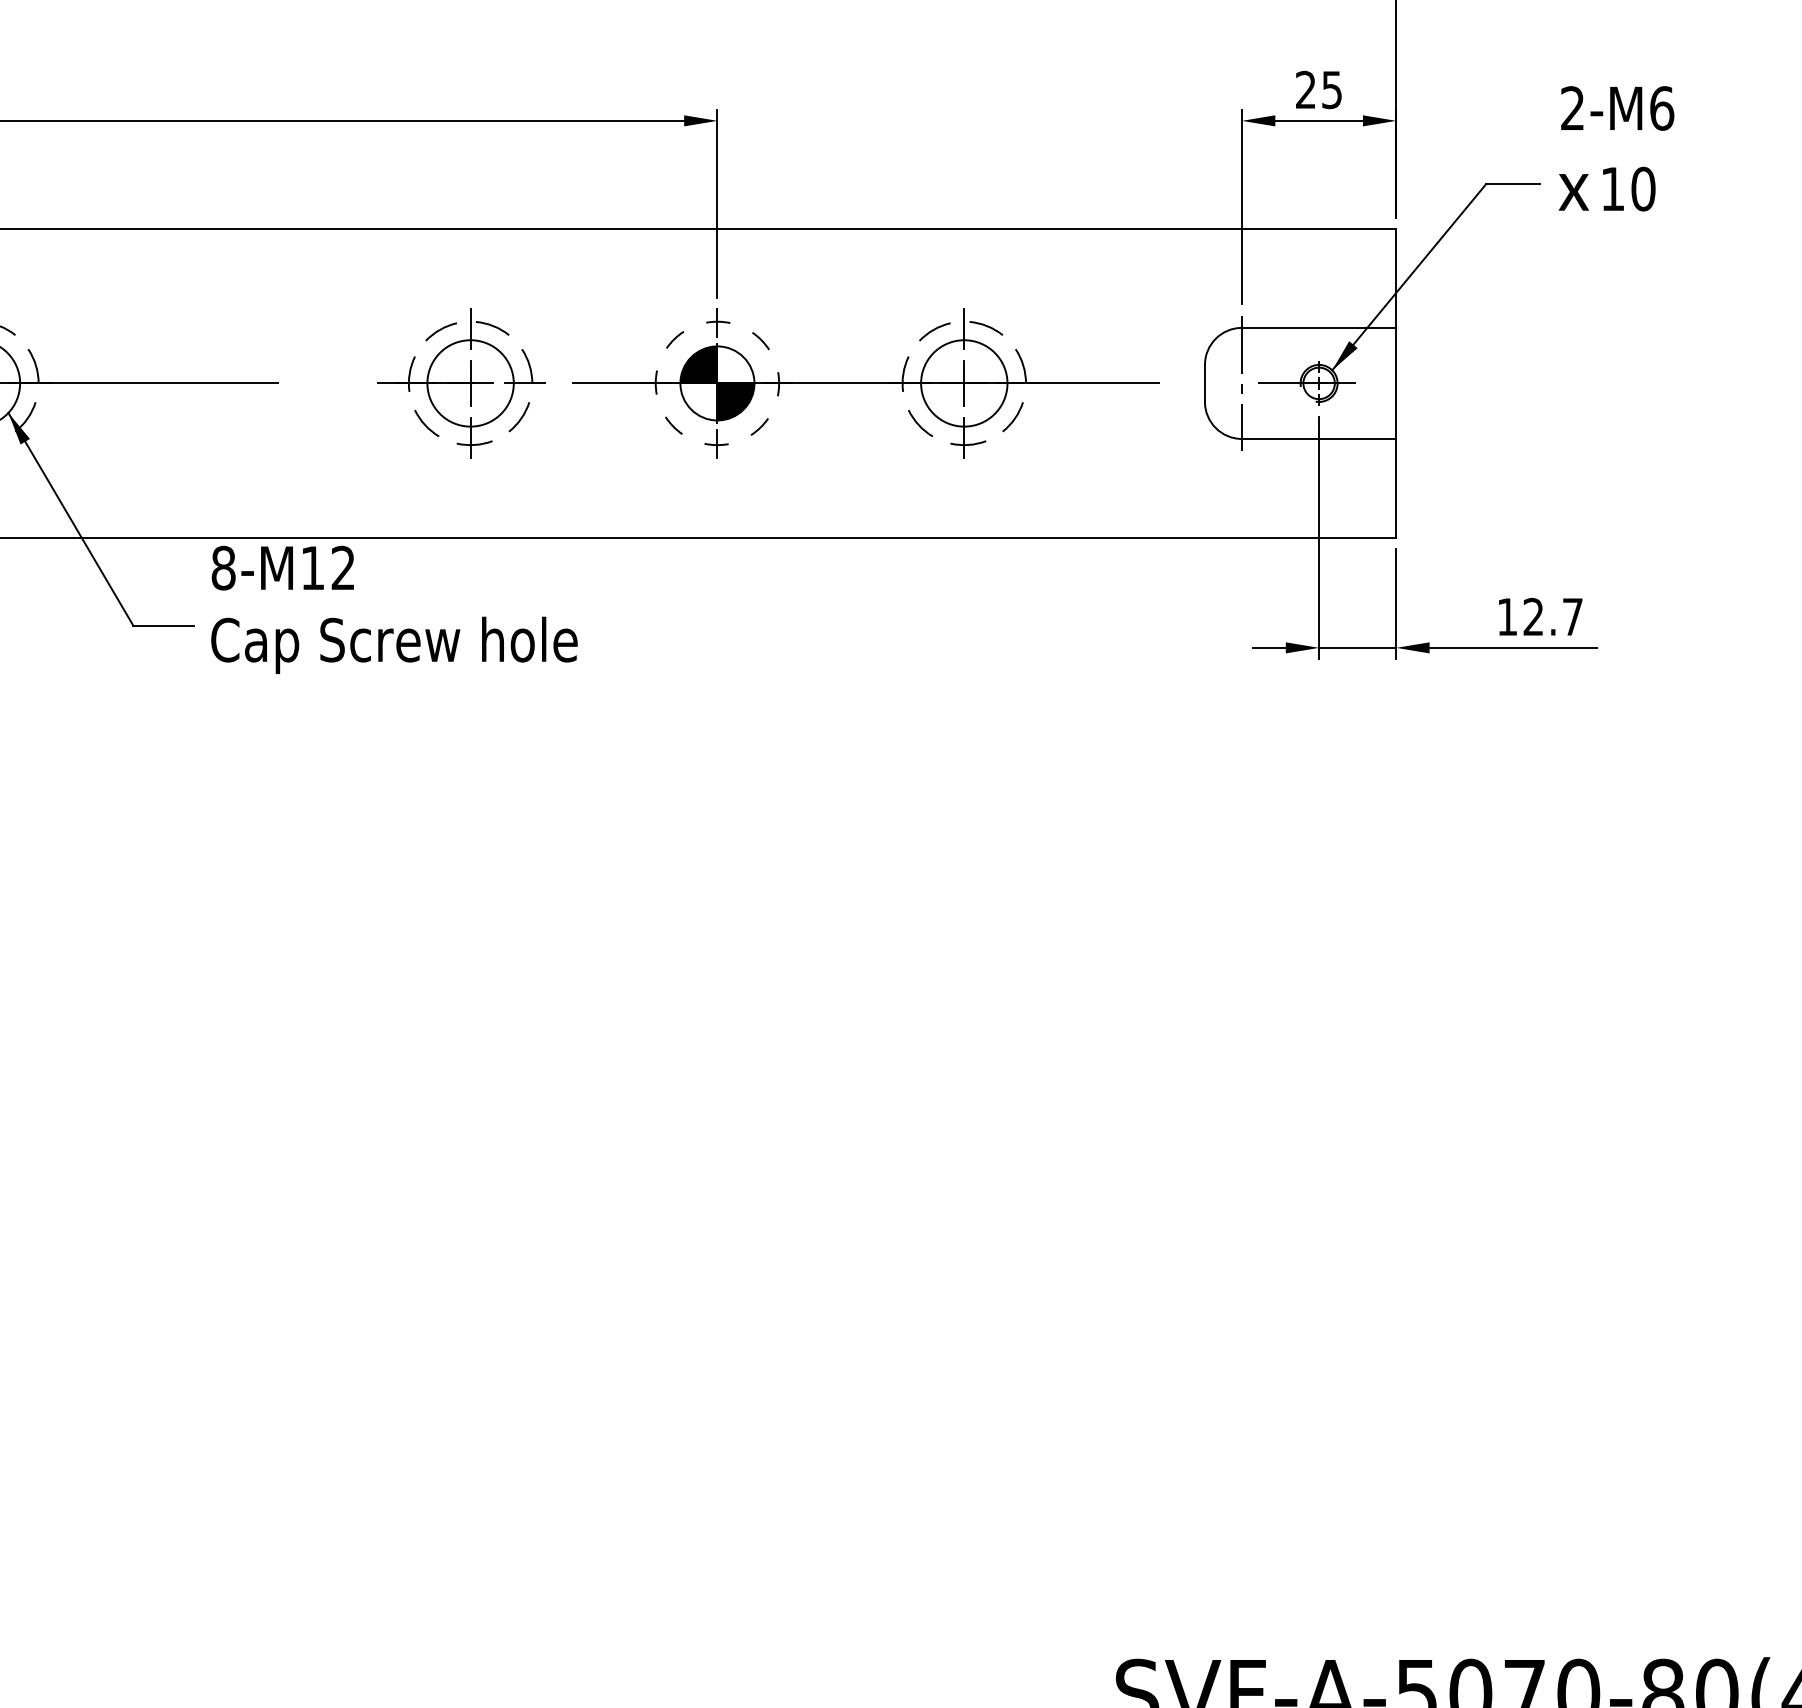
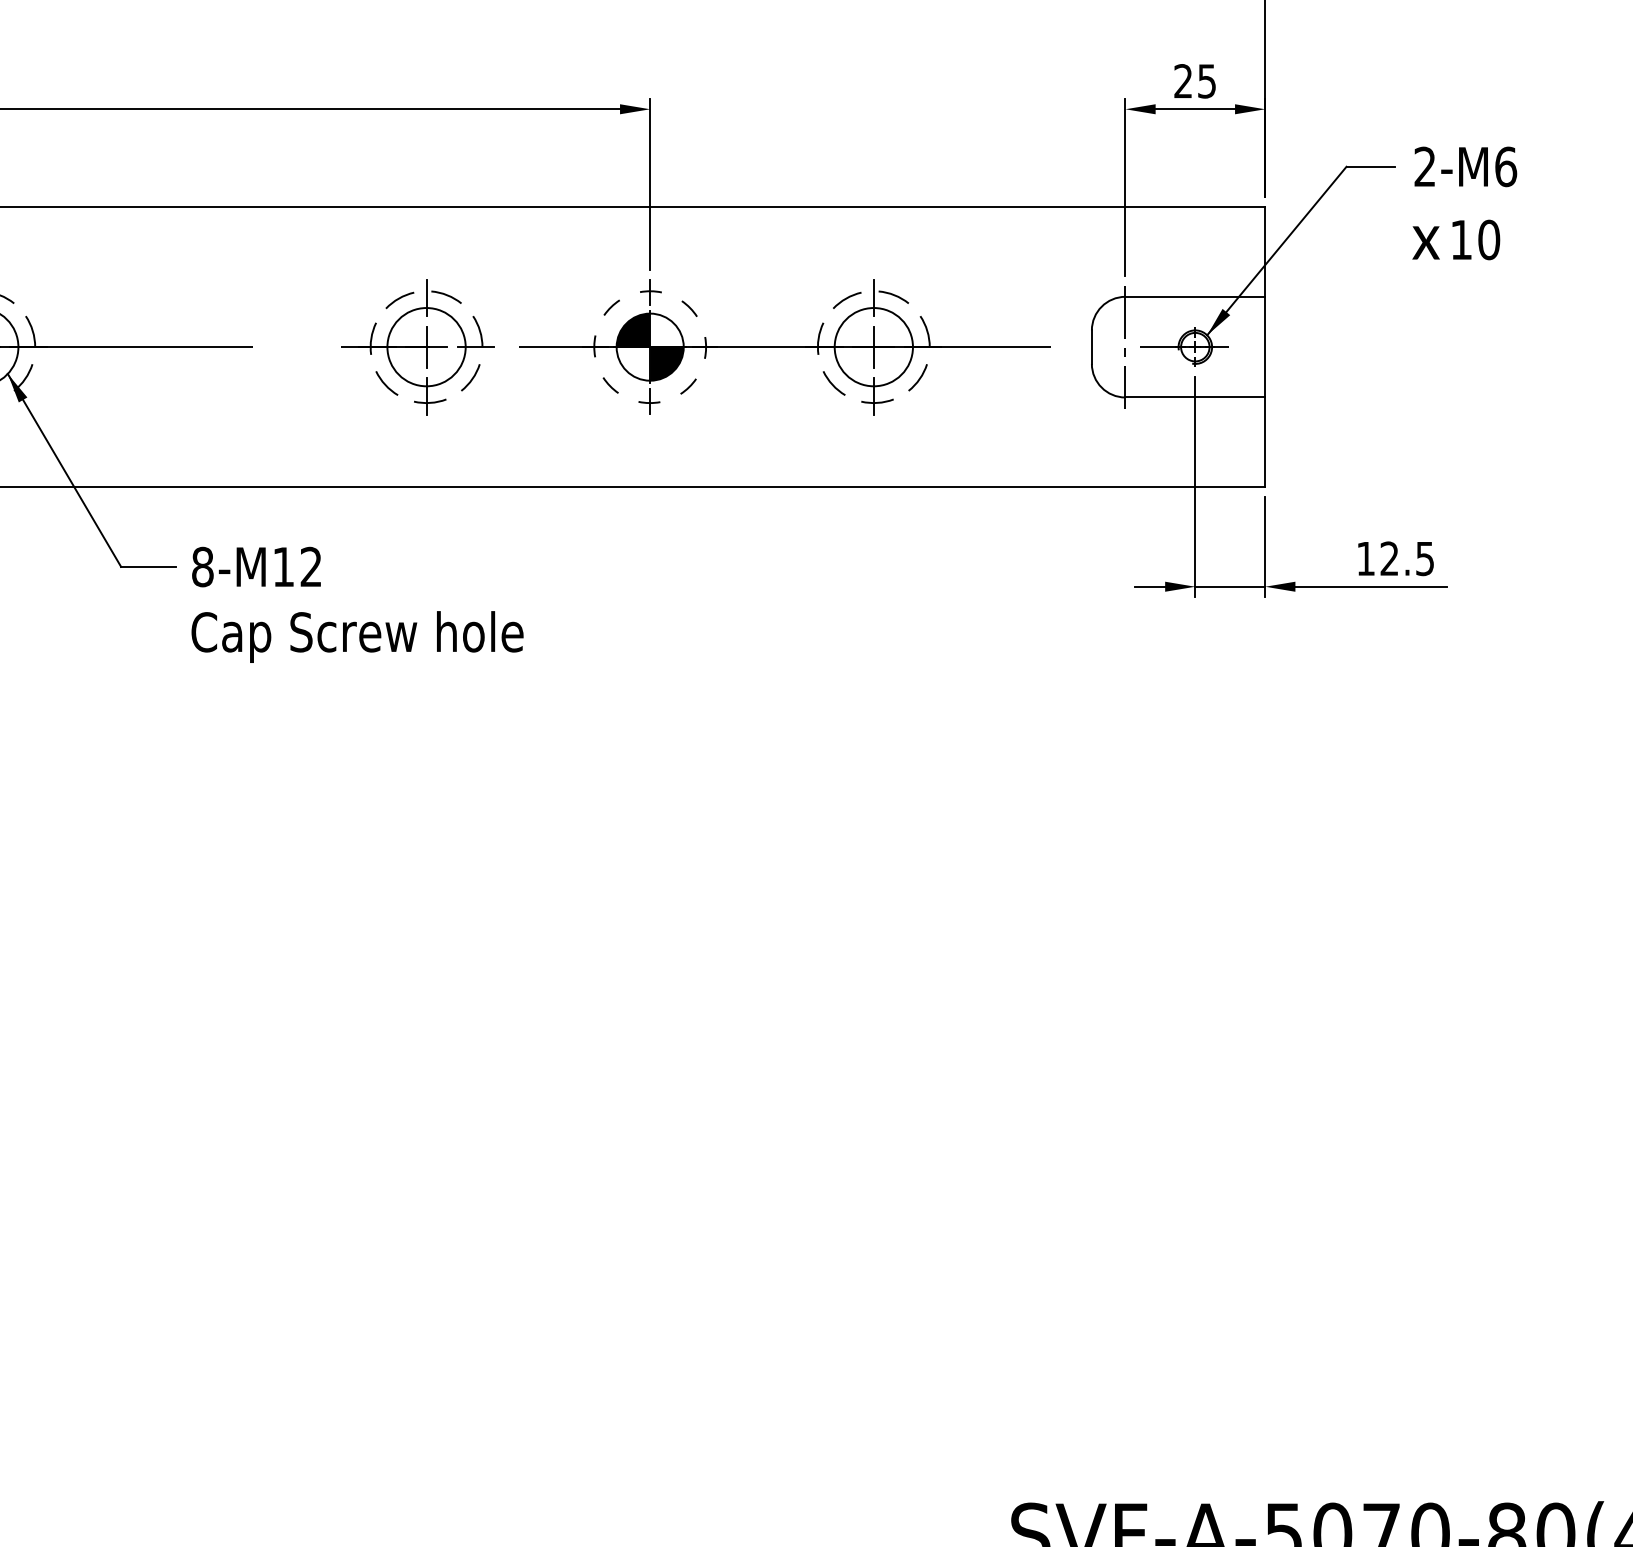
text: (1616, 148) -> (1464, 203), moved
text: (394, 609) -> (357, 604), moved
text: (1572, 617) -> (1424, 559), 12.7 -> 12.5

